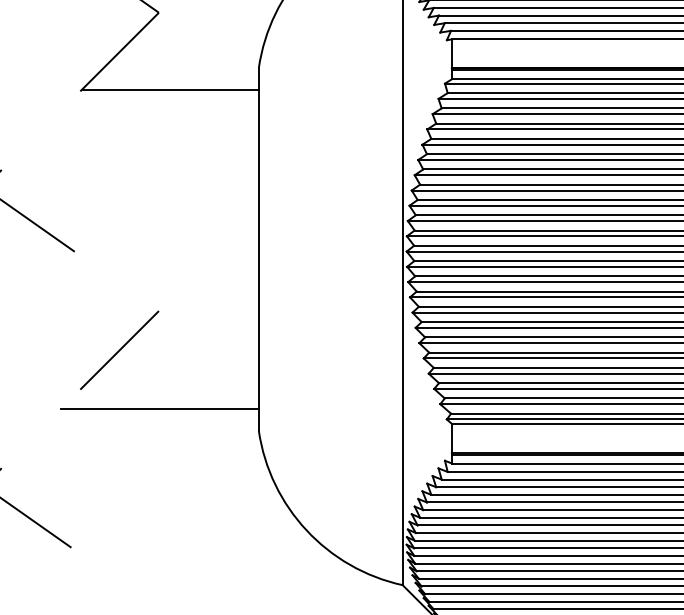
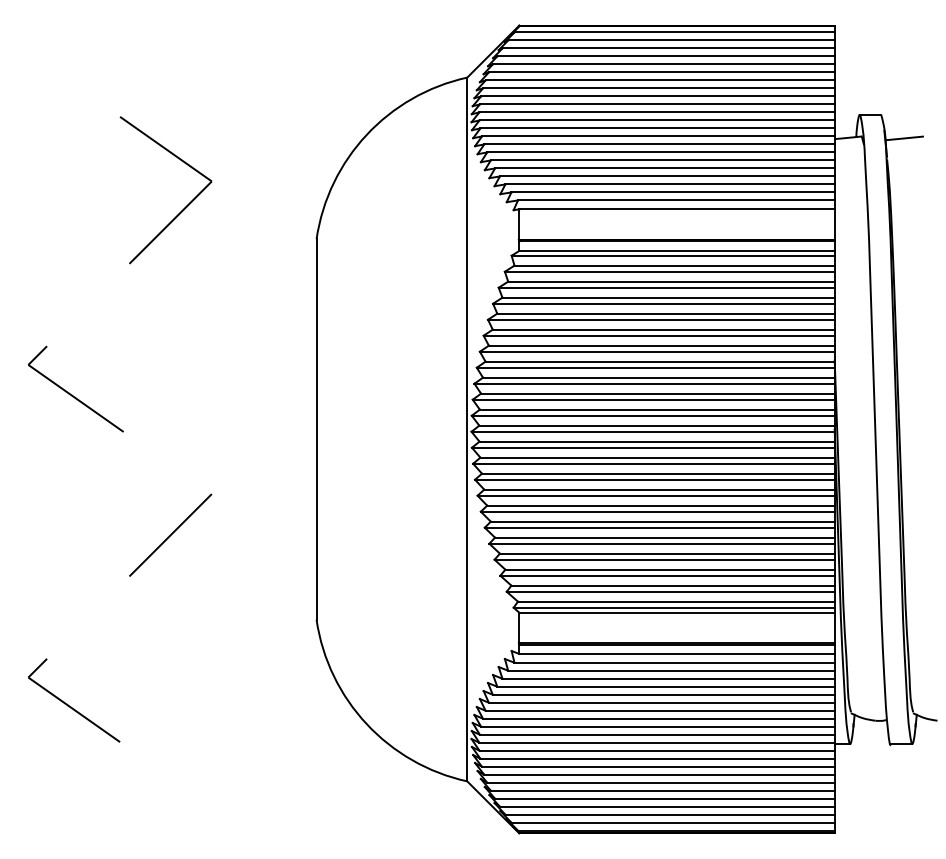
line: (170, 90) -> (223, 262), removed
line: (159, 408) -> (212, 596), removed

